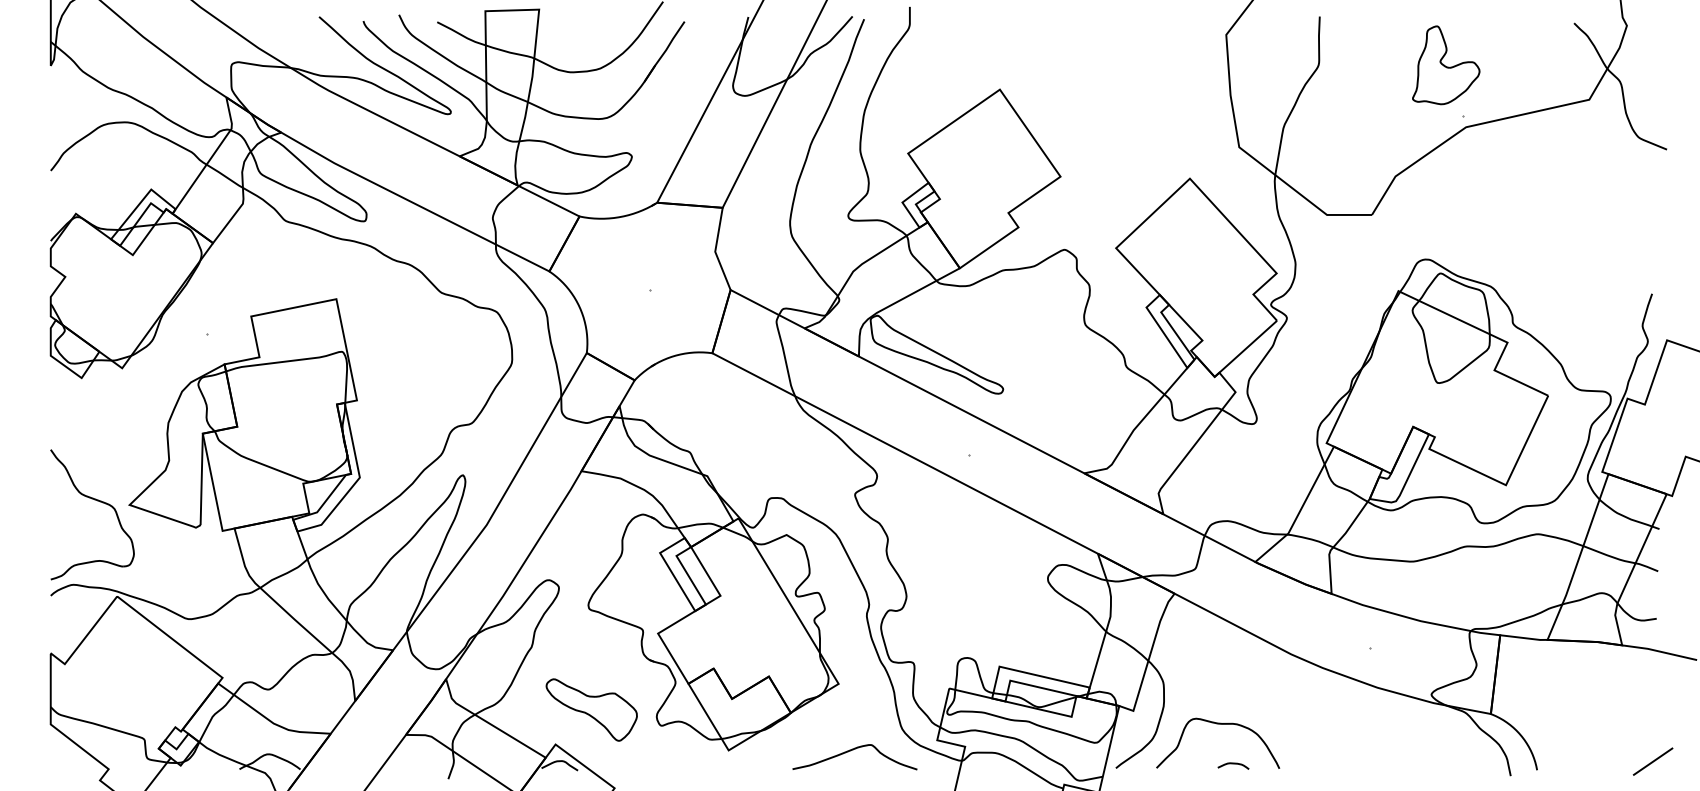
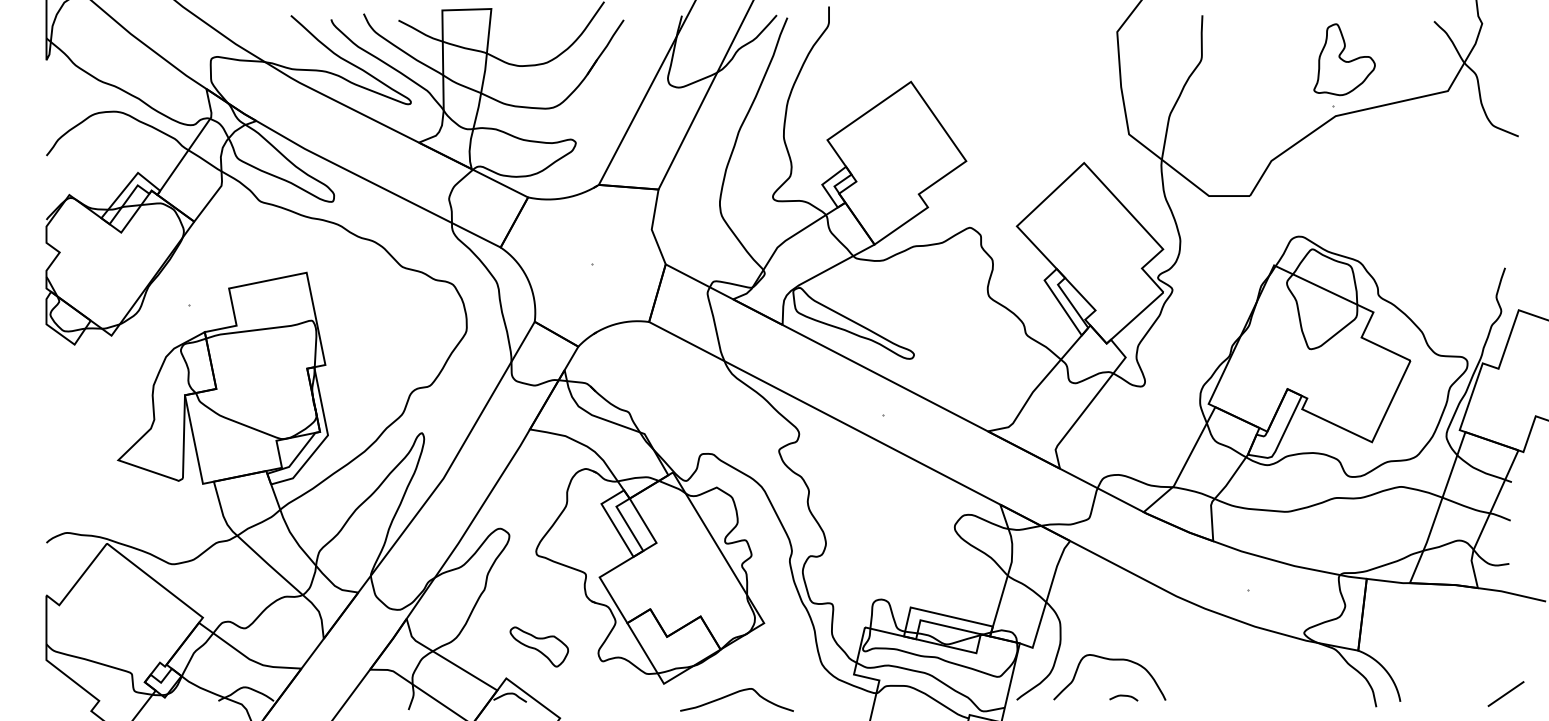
part: (1446, 65) -> (1344, 59), moved
part: (98, 501) -> (89, 457), removed
part: (592, 709) -> (539, 646), size x0.7
curve: (852, 751) -> (734, 694), moved

